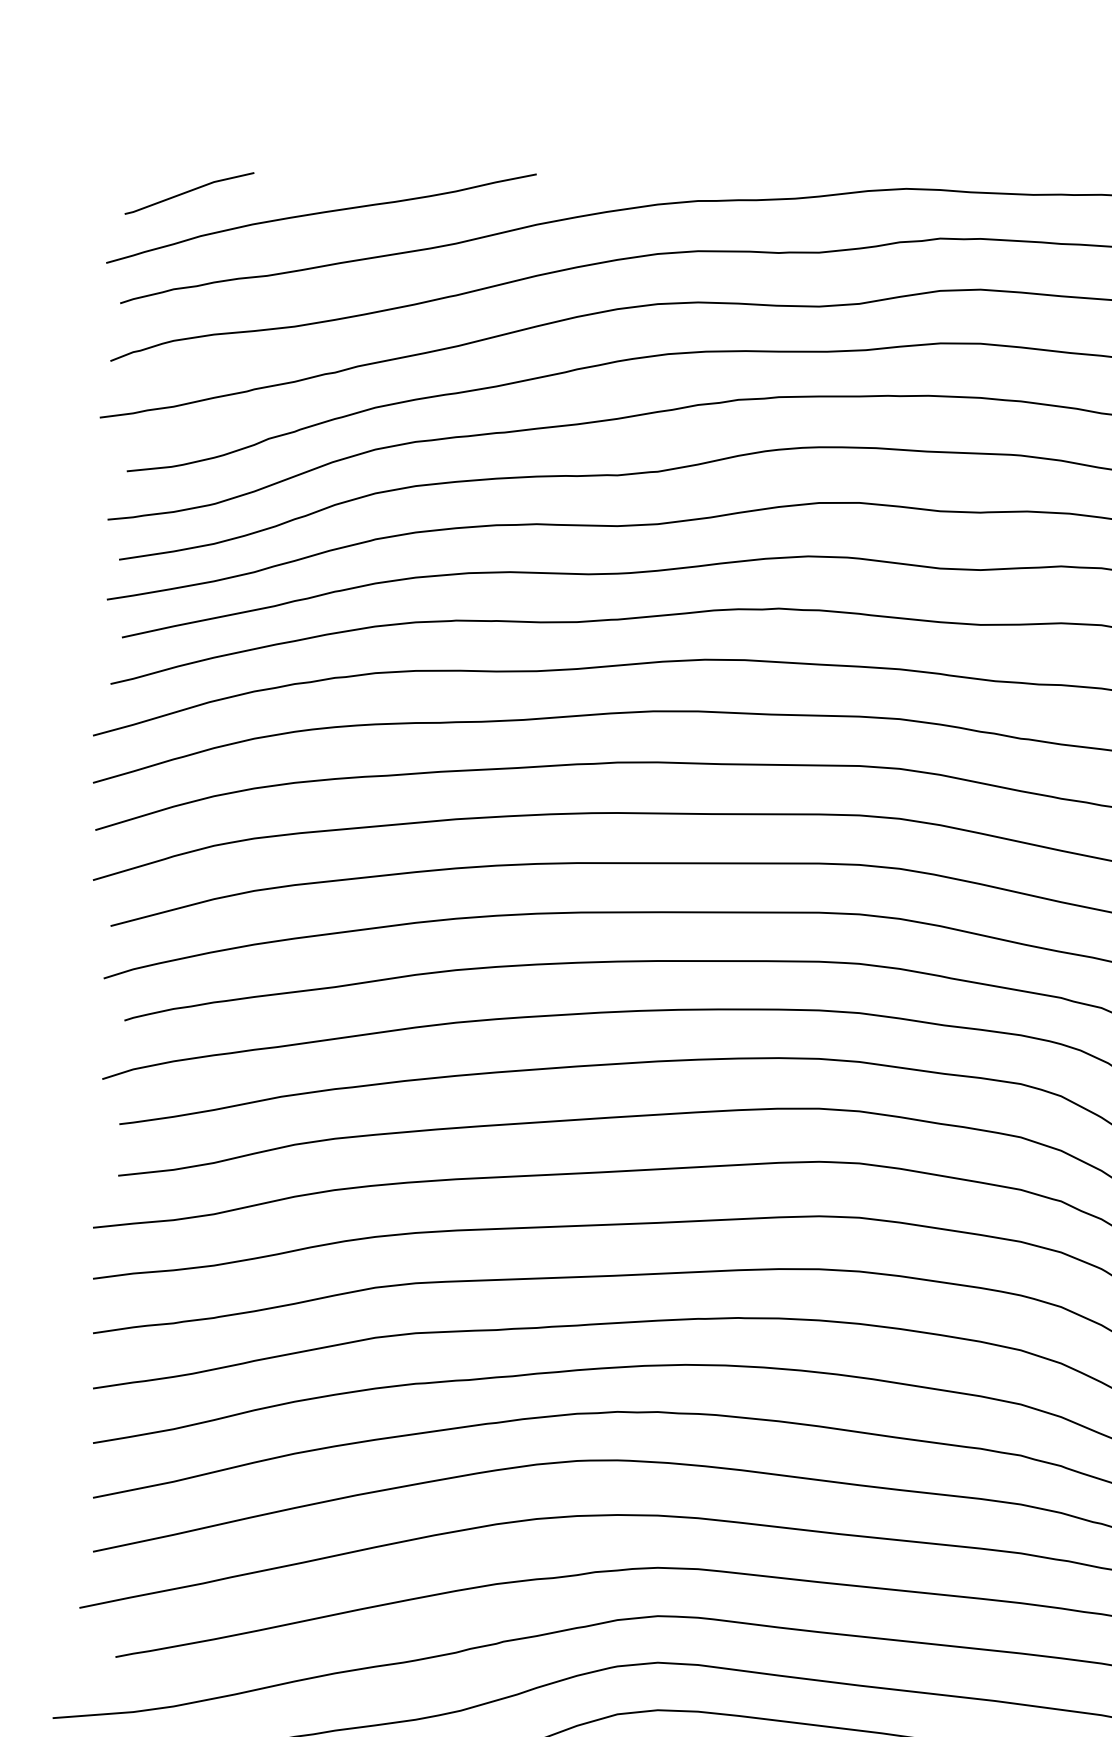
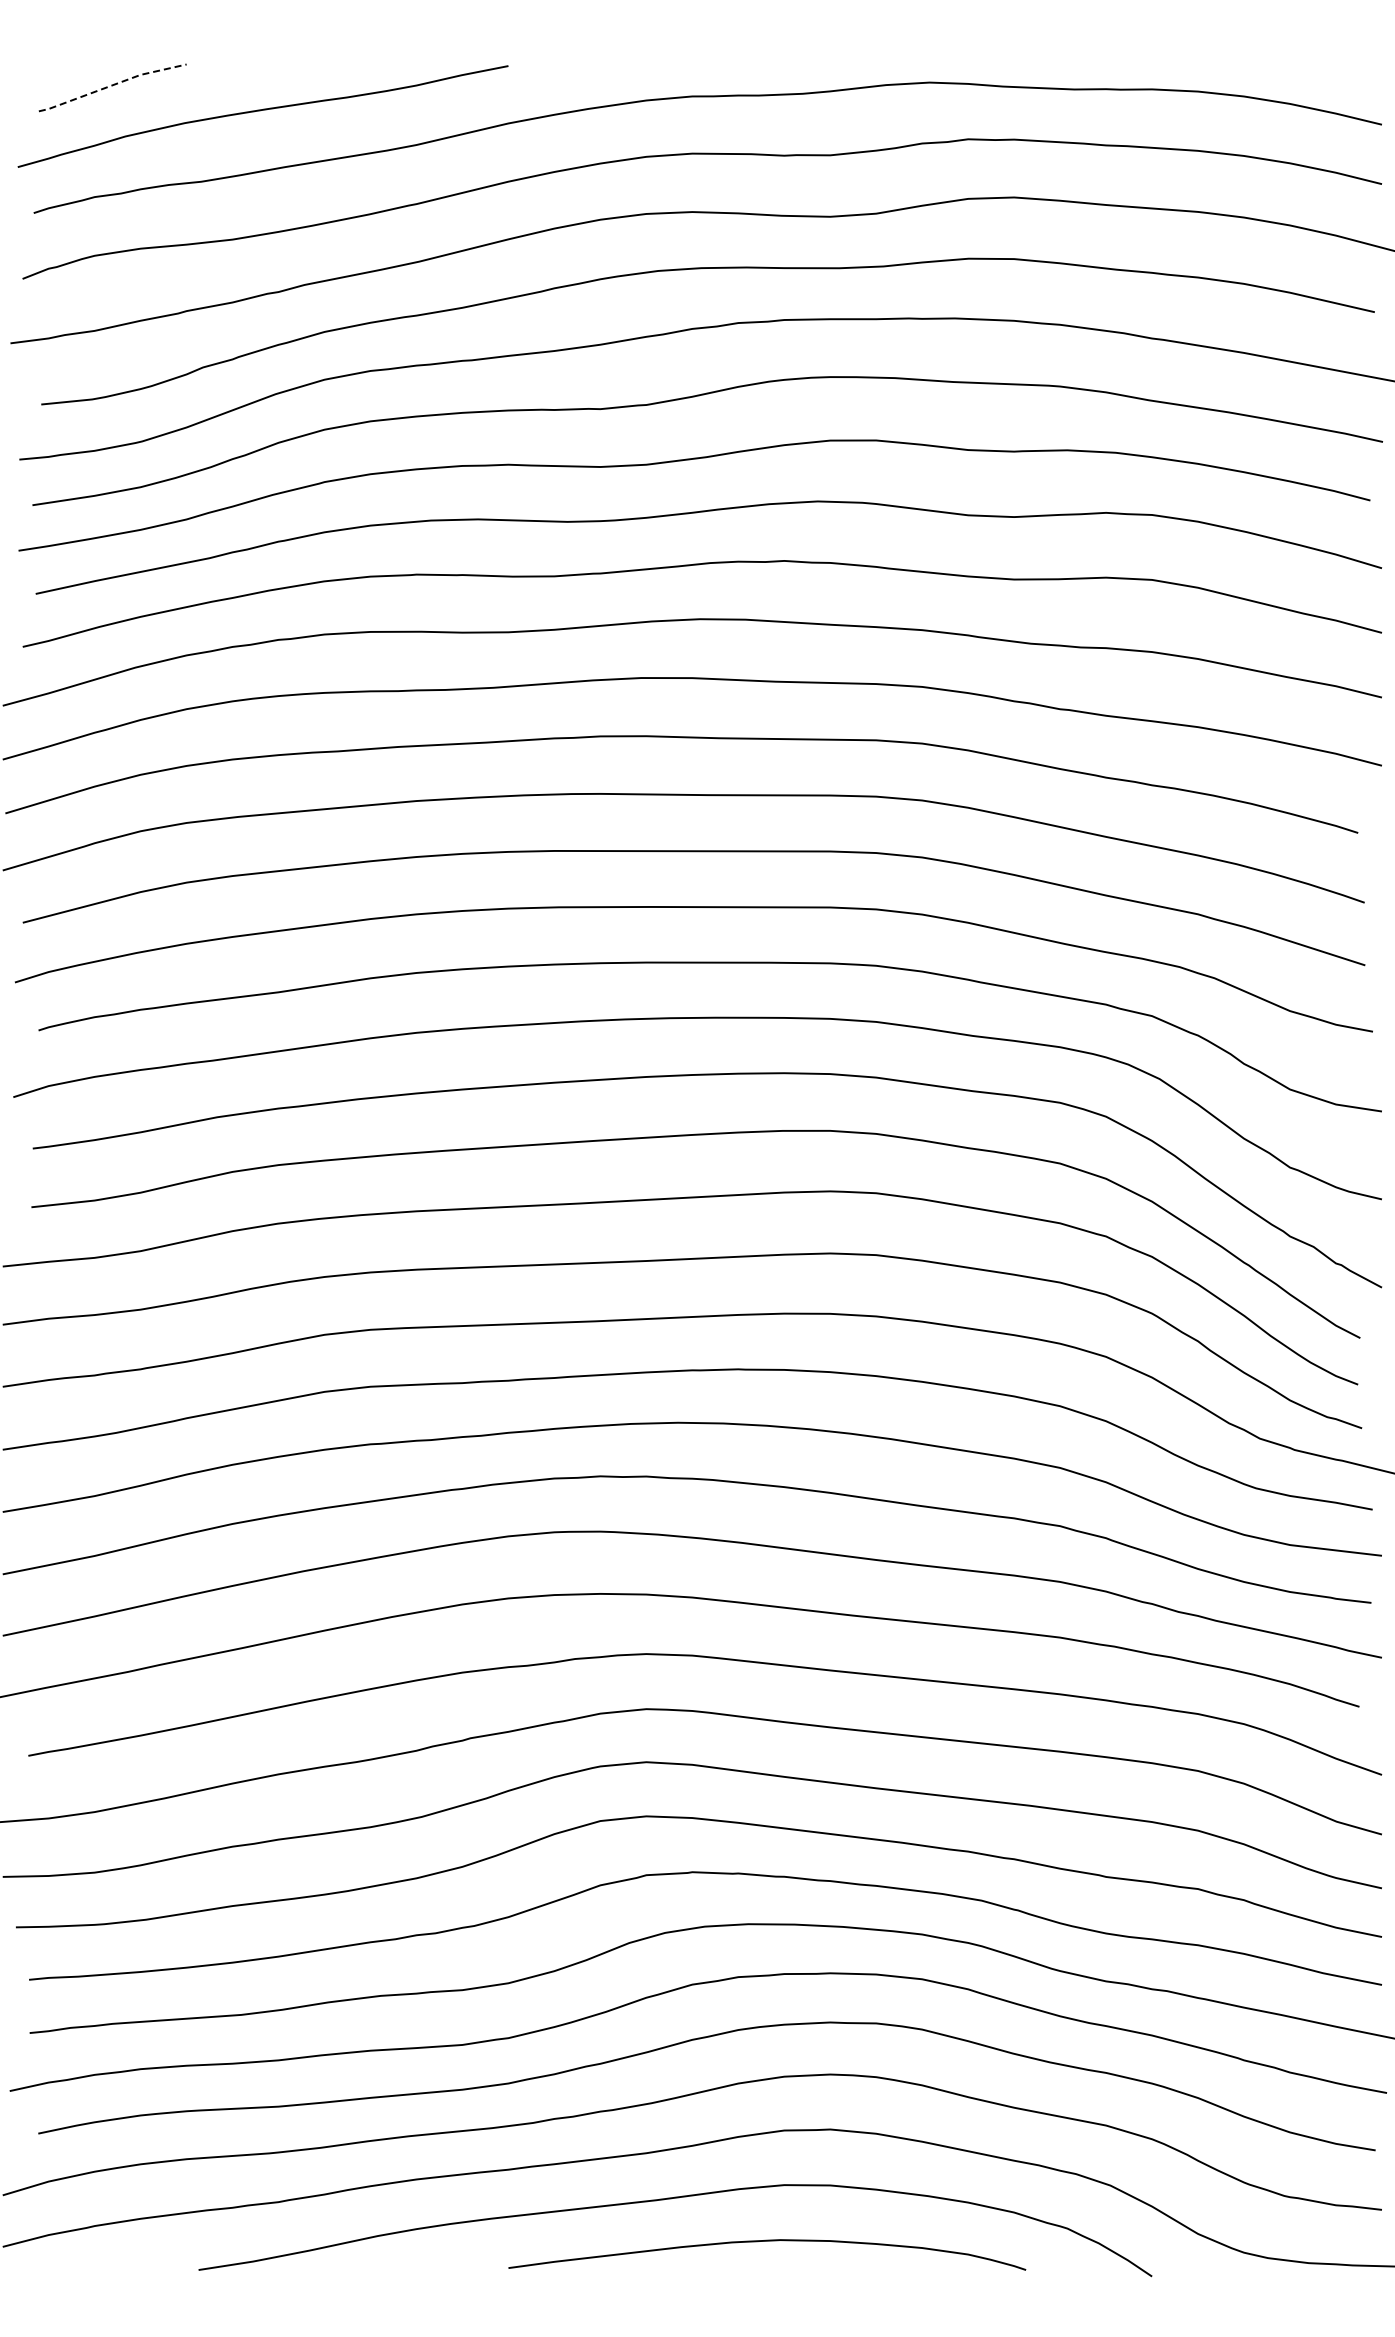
line: (188, 191) -> (111, 85), solid -> dashed

